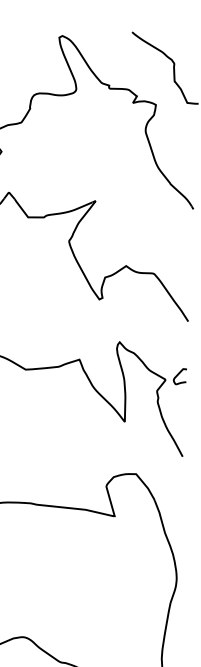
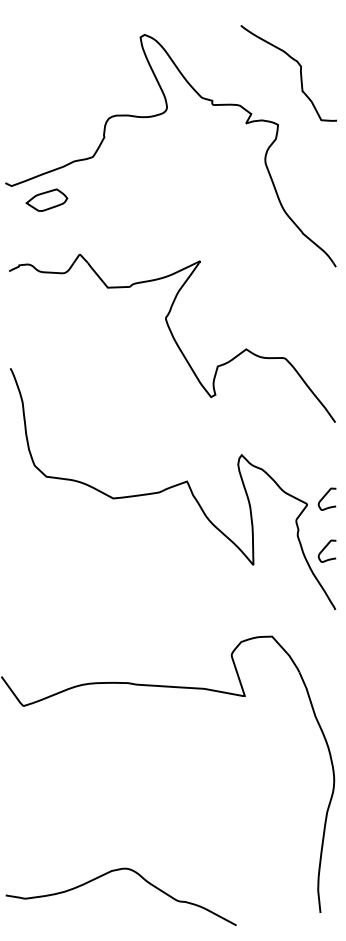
curve: (177, 412) -> (325, 548), added

